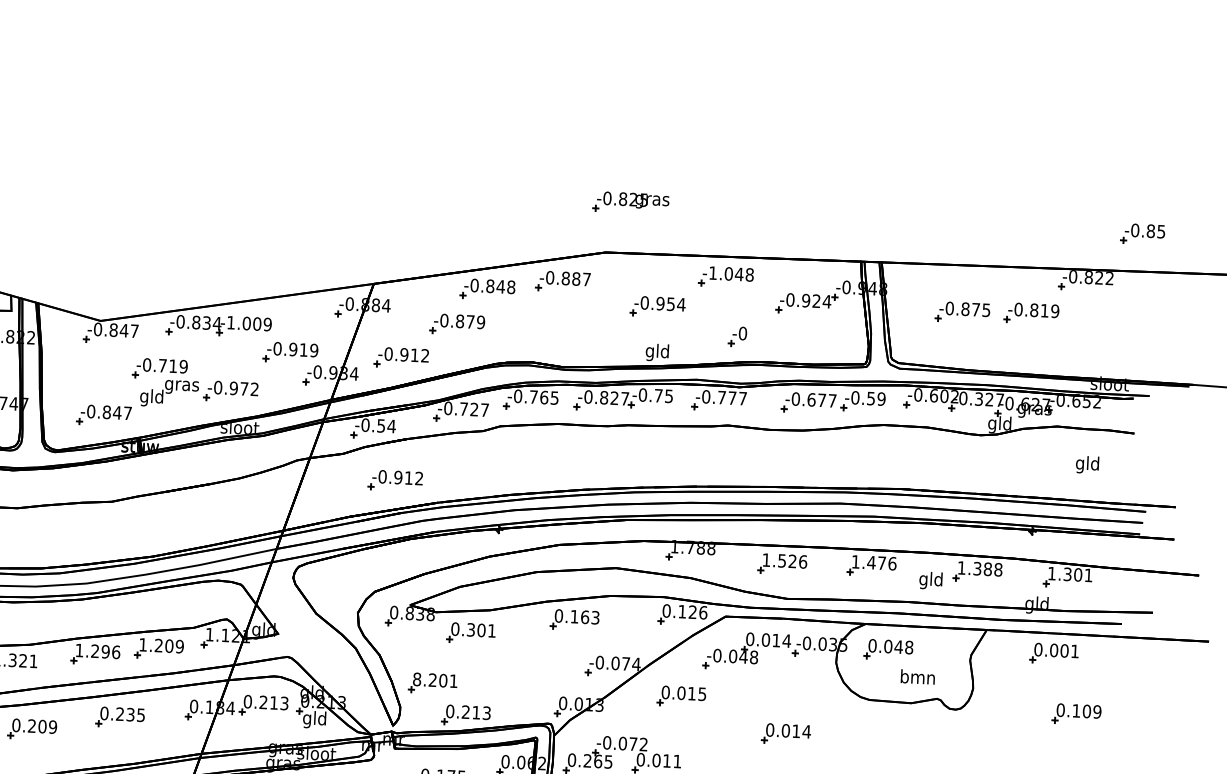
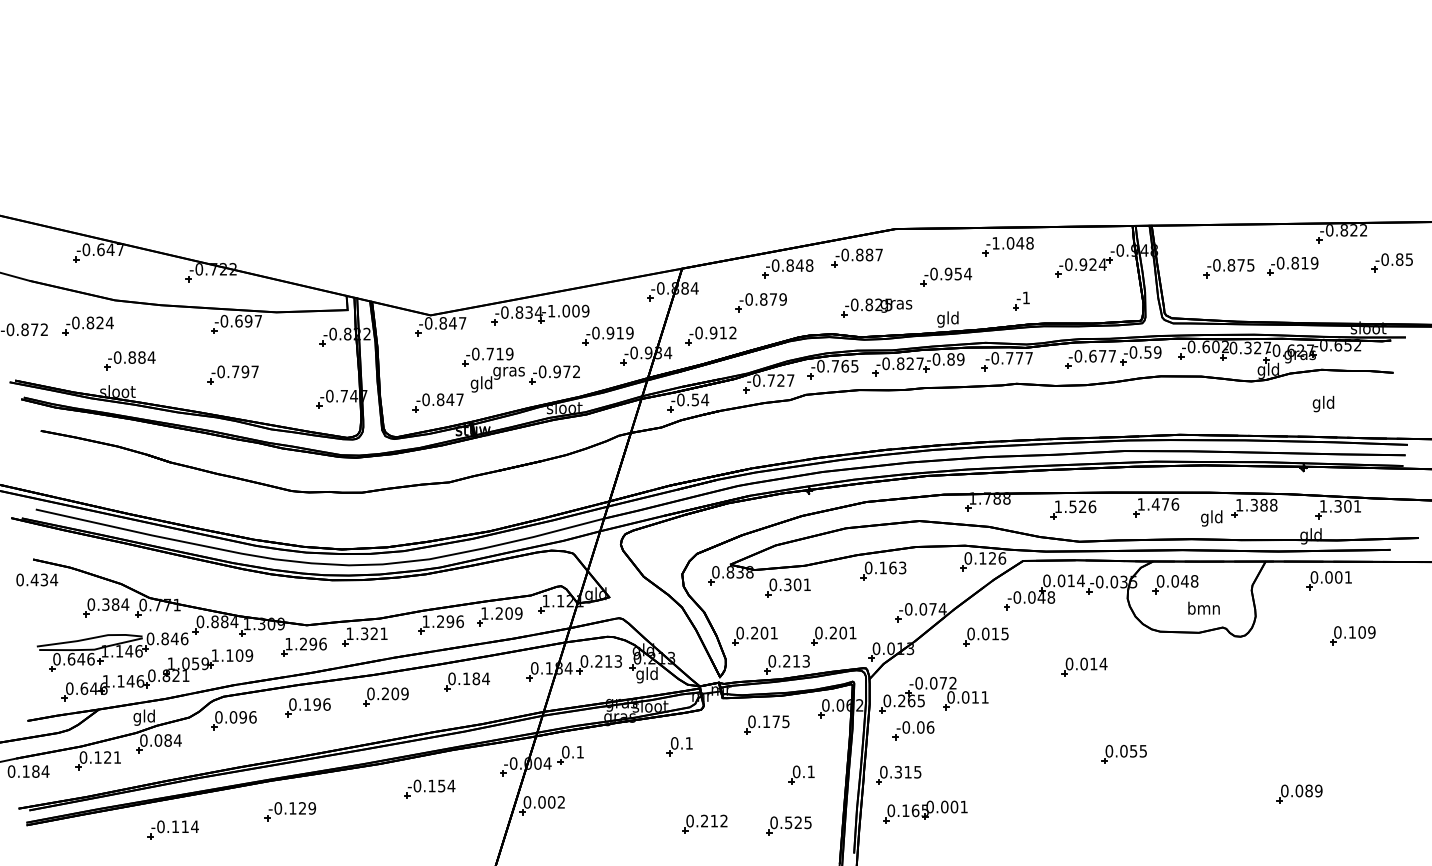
part: (630, 202) -> (876, 307), moved
part: (1141, 233) -> (1391, 262), moved
text: (743, 333) -> (1026, 297), -0 -> -1
text: (663, 396) -> (955, 359), -0.75 -> -0.89
text: (1087, 464) -> (1323, 403), moved
part: (394, 480) -> (710, 449), removed
text: (416, 679) -> (739, 633), 8.201 -> 0.201
part: (517, 686) -> (833, 635), added
text: (130, 714) -> (476, 678), 0.235 -> 0.184

